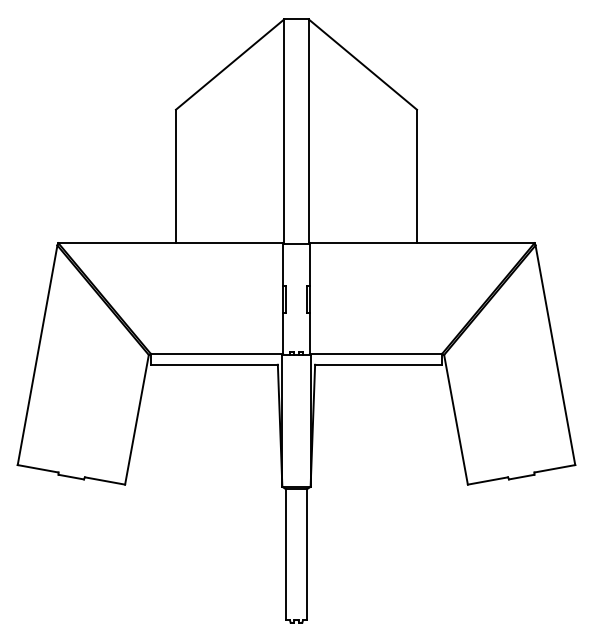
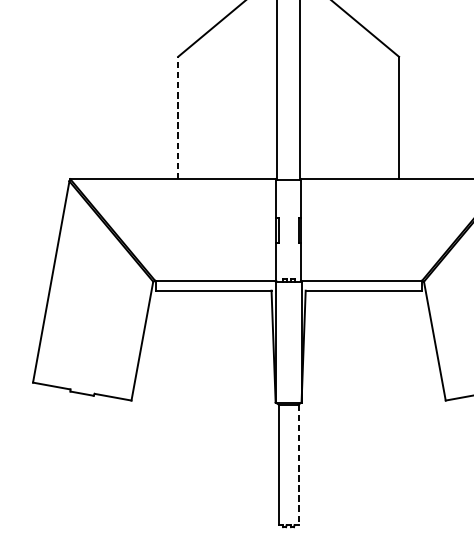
line: (176, 176) -> (178, 118), solid -> dashed
line: (307, 554) -> (298, 464), solid -> dashed

